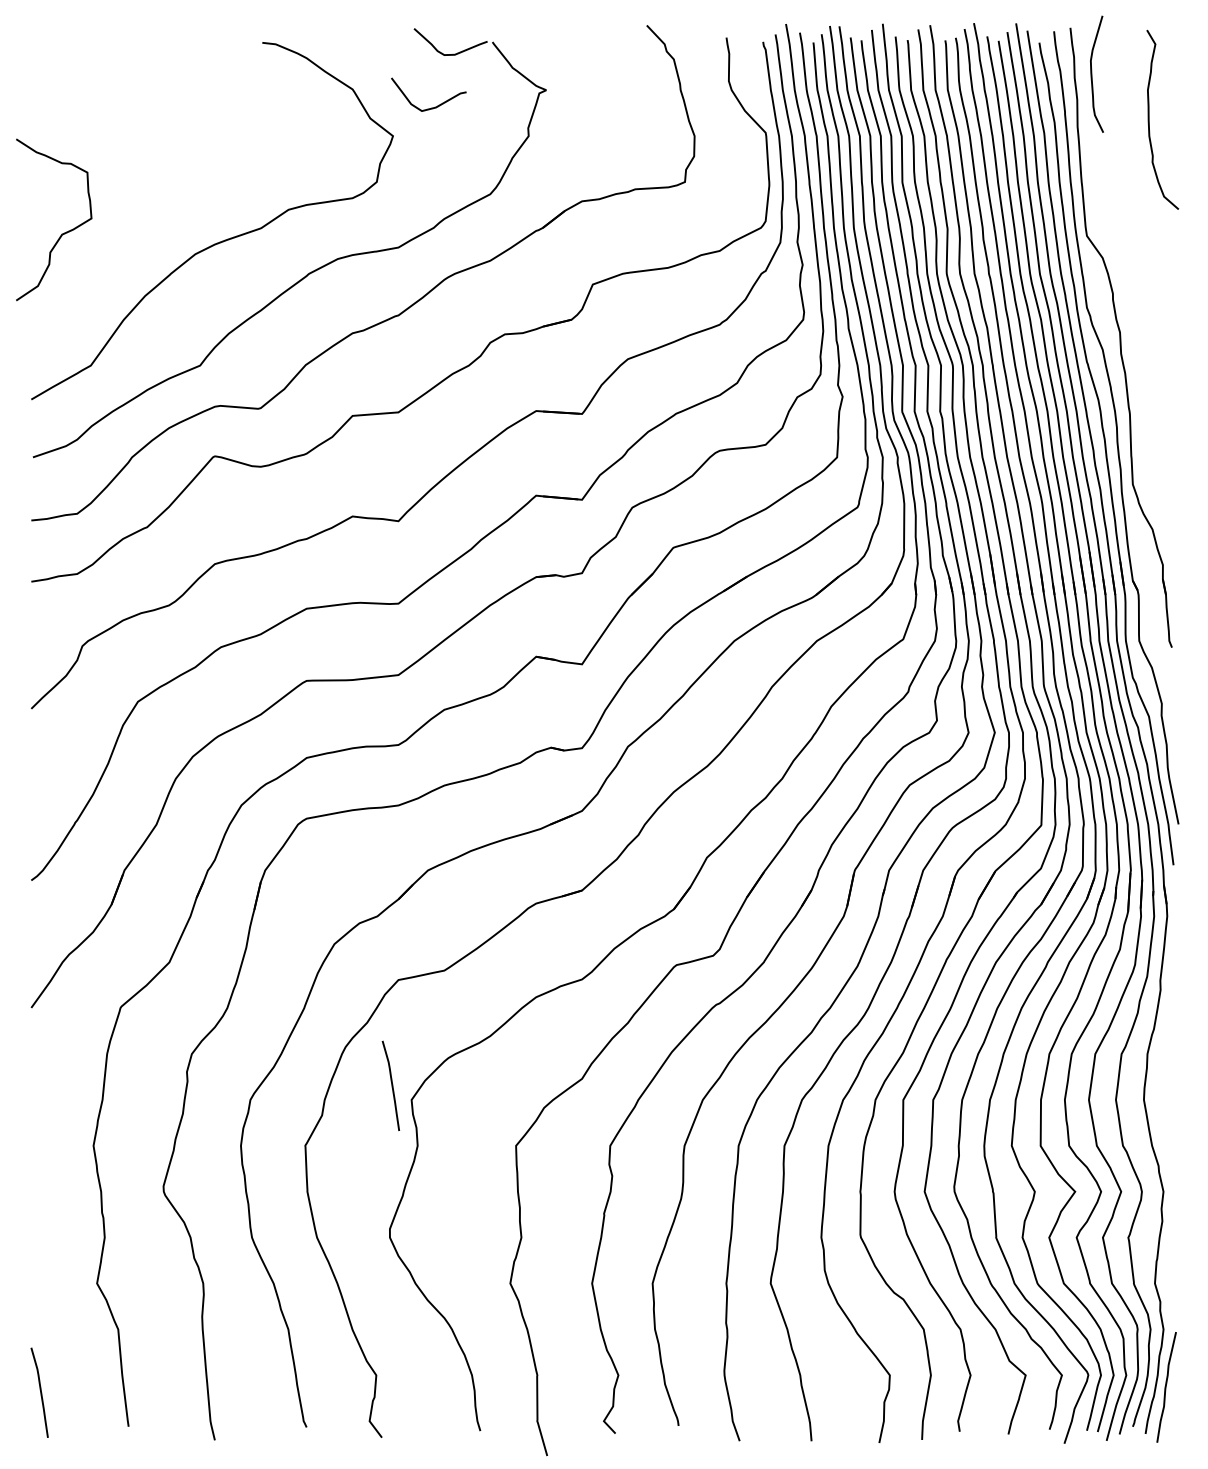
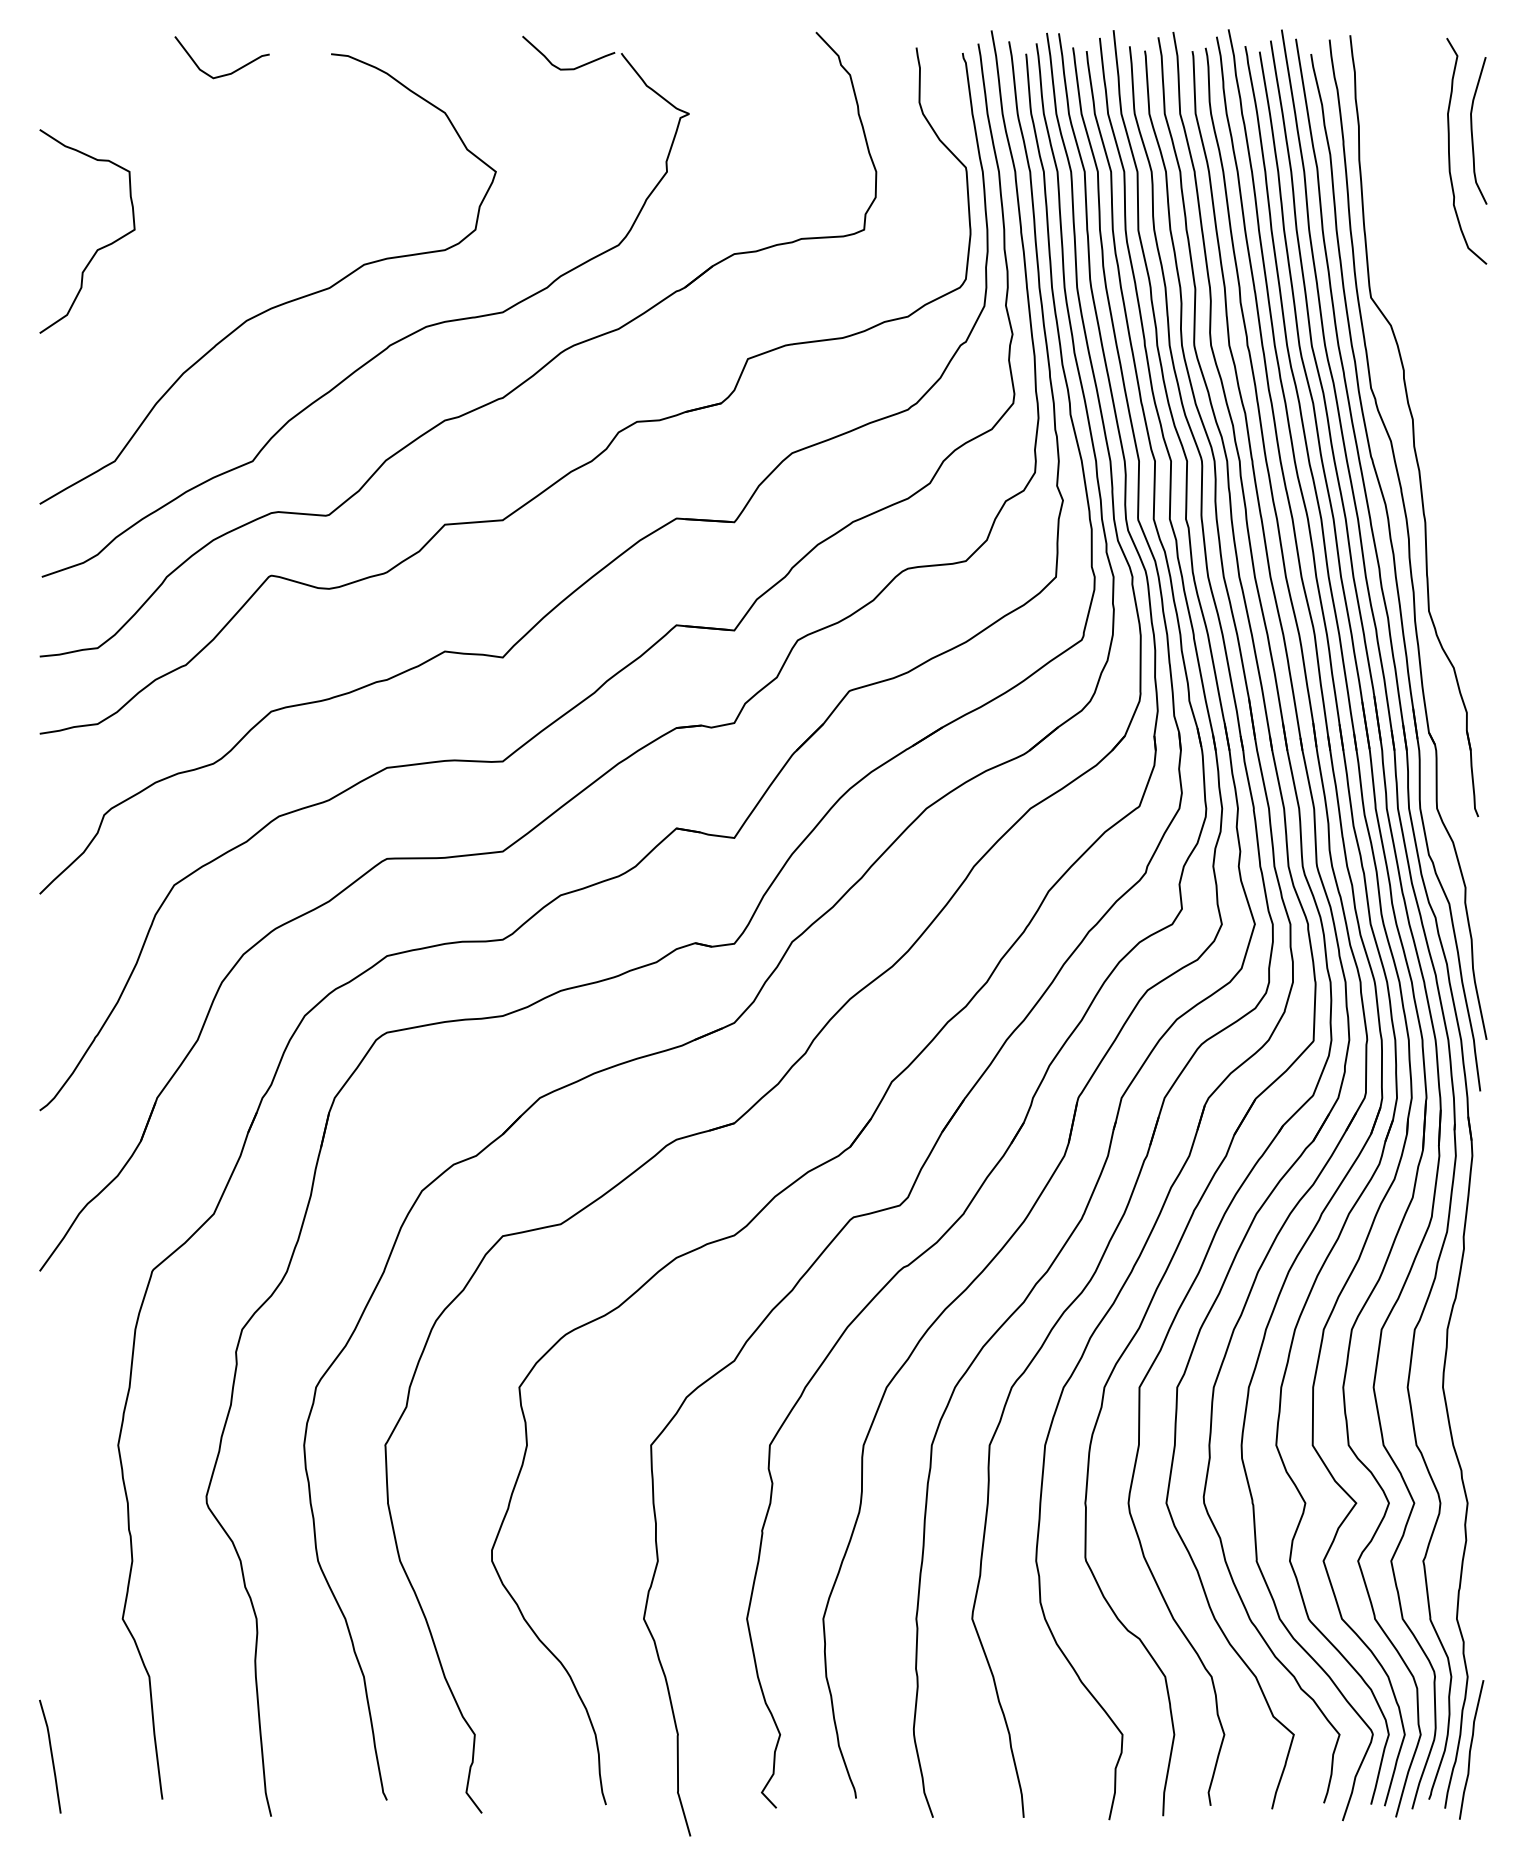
curve: (1092, 74) -> (1472, 130), moved
curve: (433, 107) -> (227, 73), moved
curve: (61, 234) -> (96, 249), moved
curve: (391, 1085) -> (494, 1369), removed

